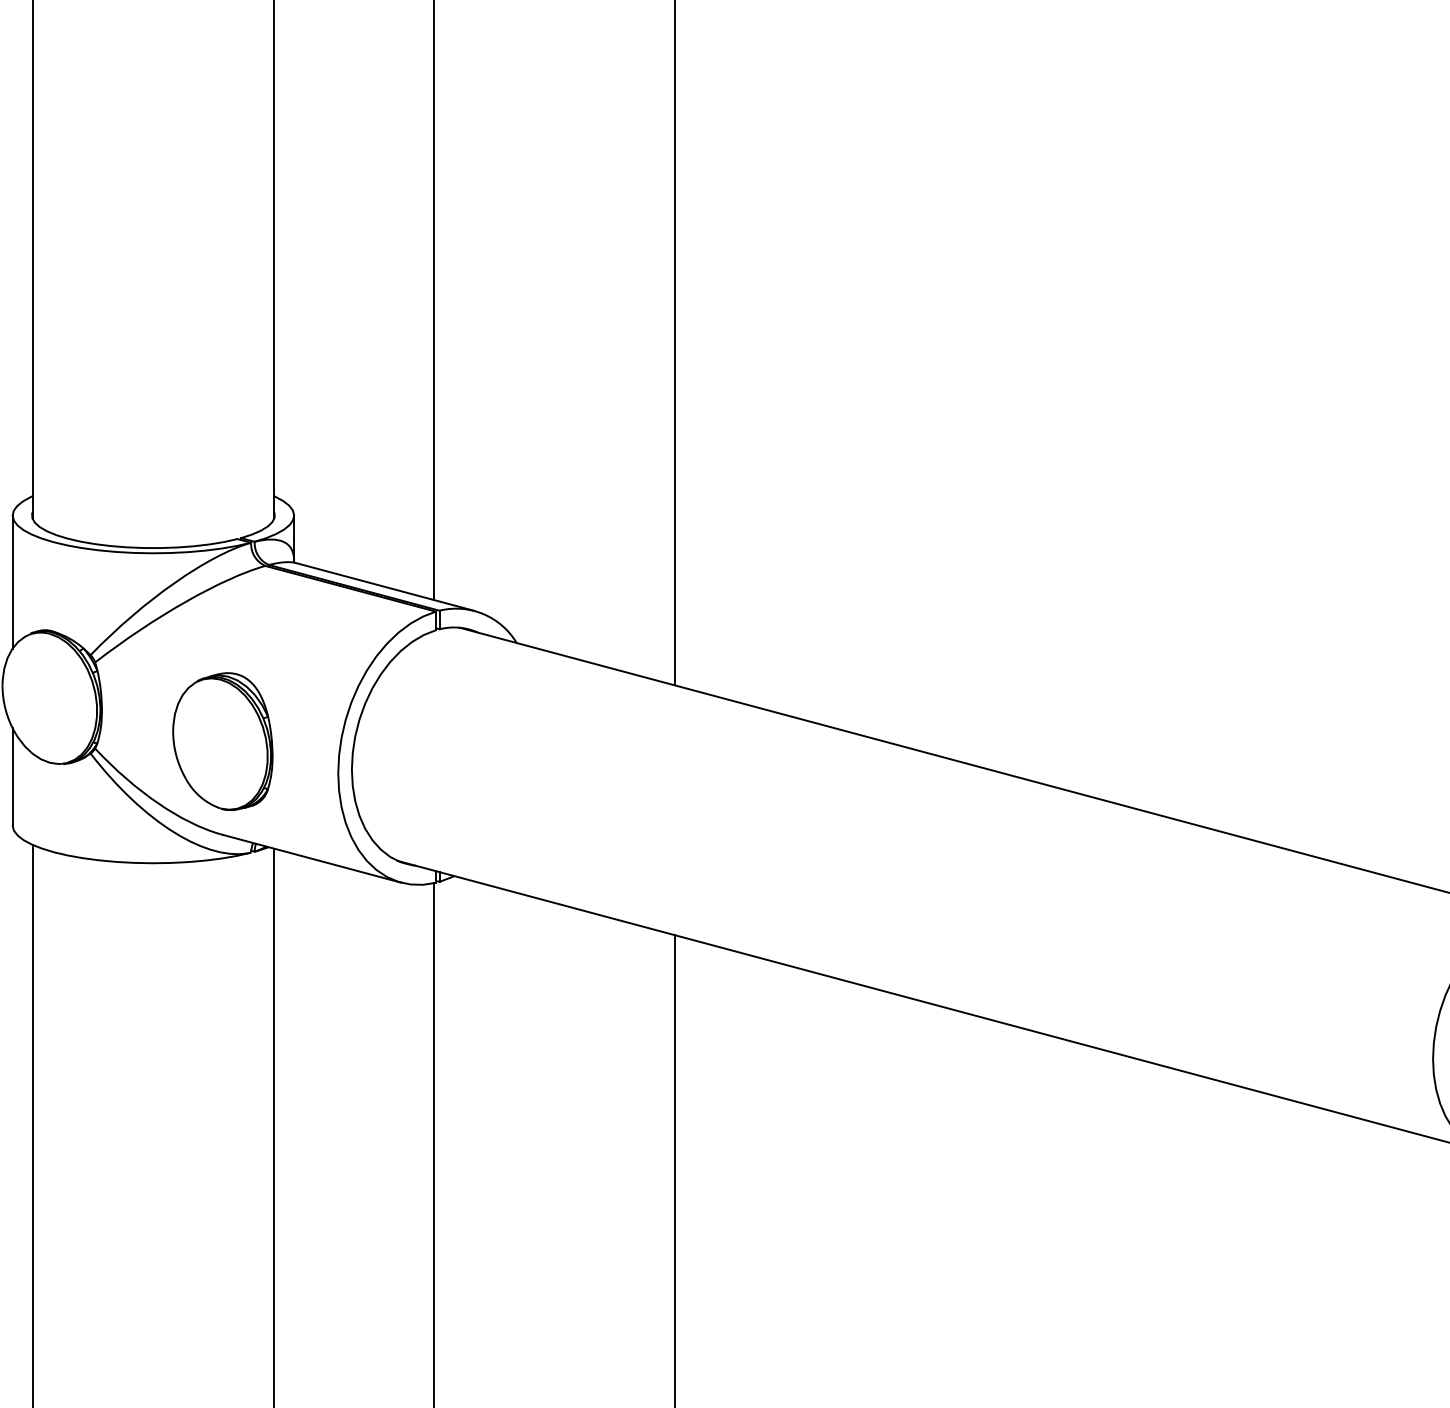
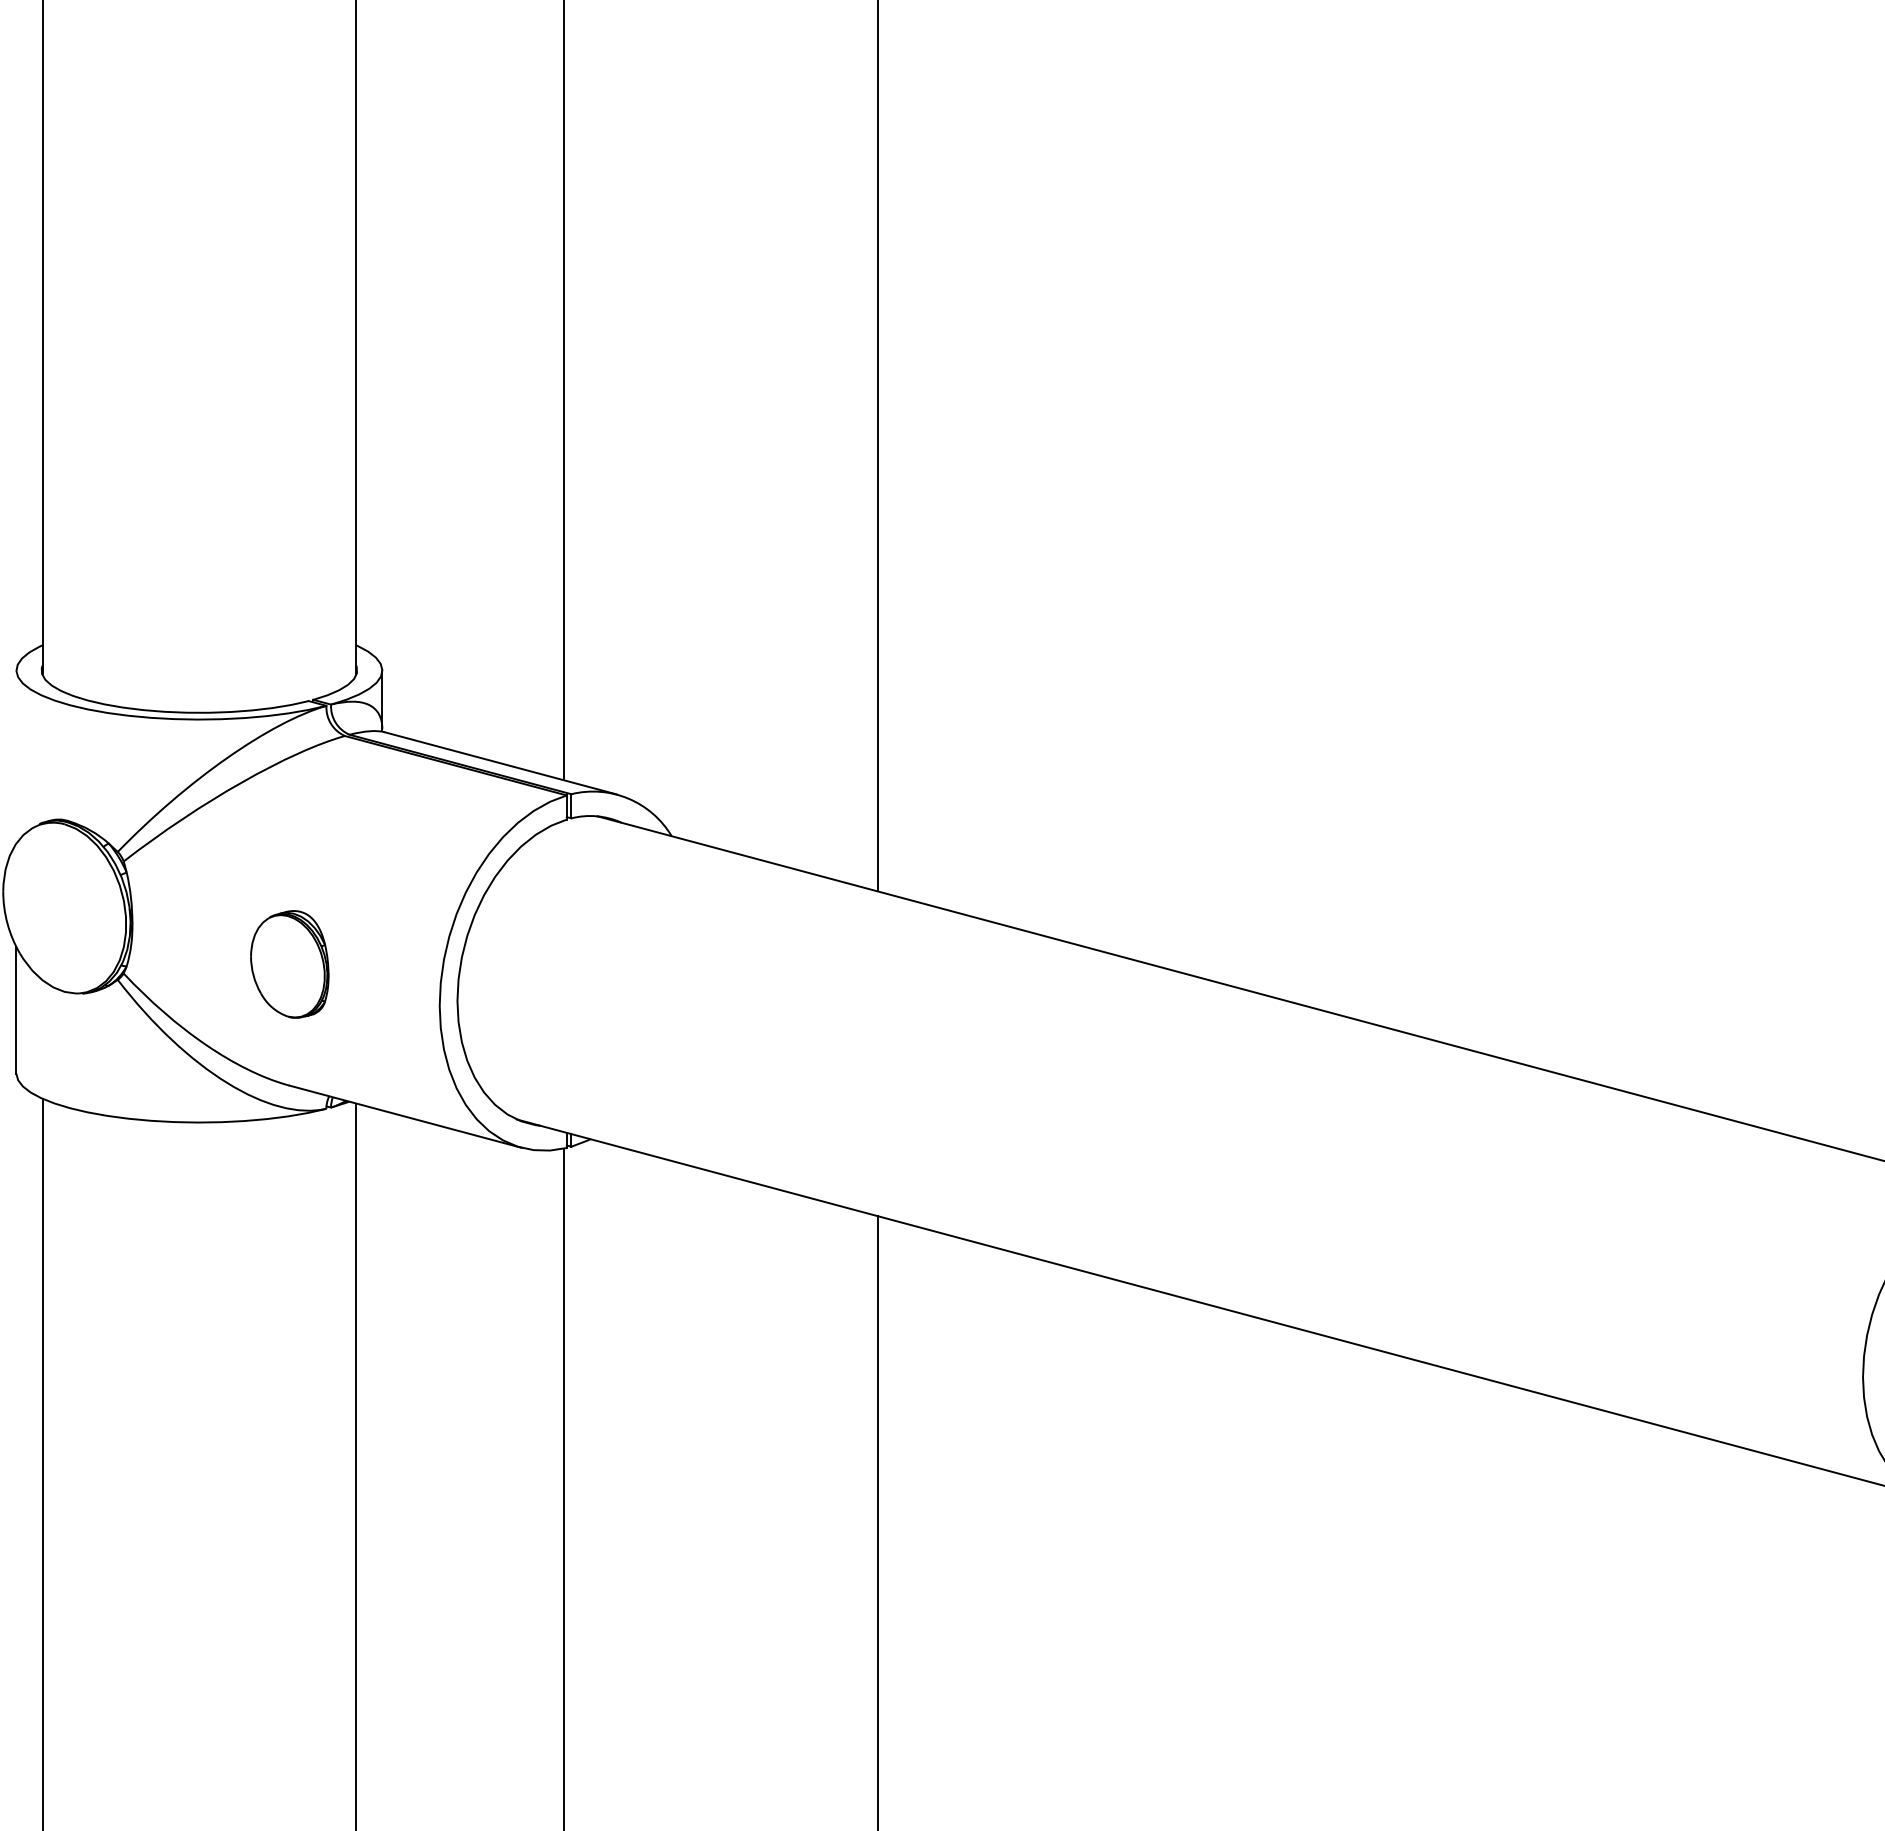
line: (12, 581) -> (16, 756), removed
part: (222, 741) -> (289, 964), size x0.6

